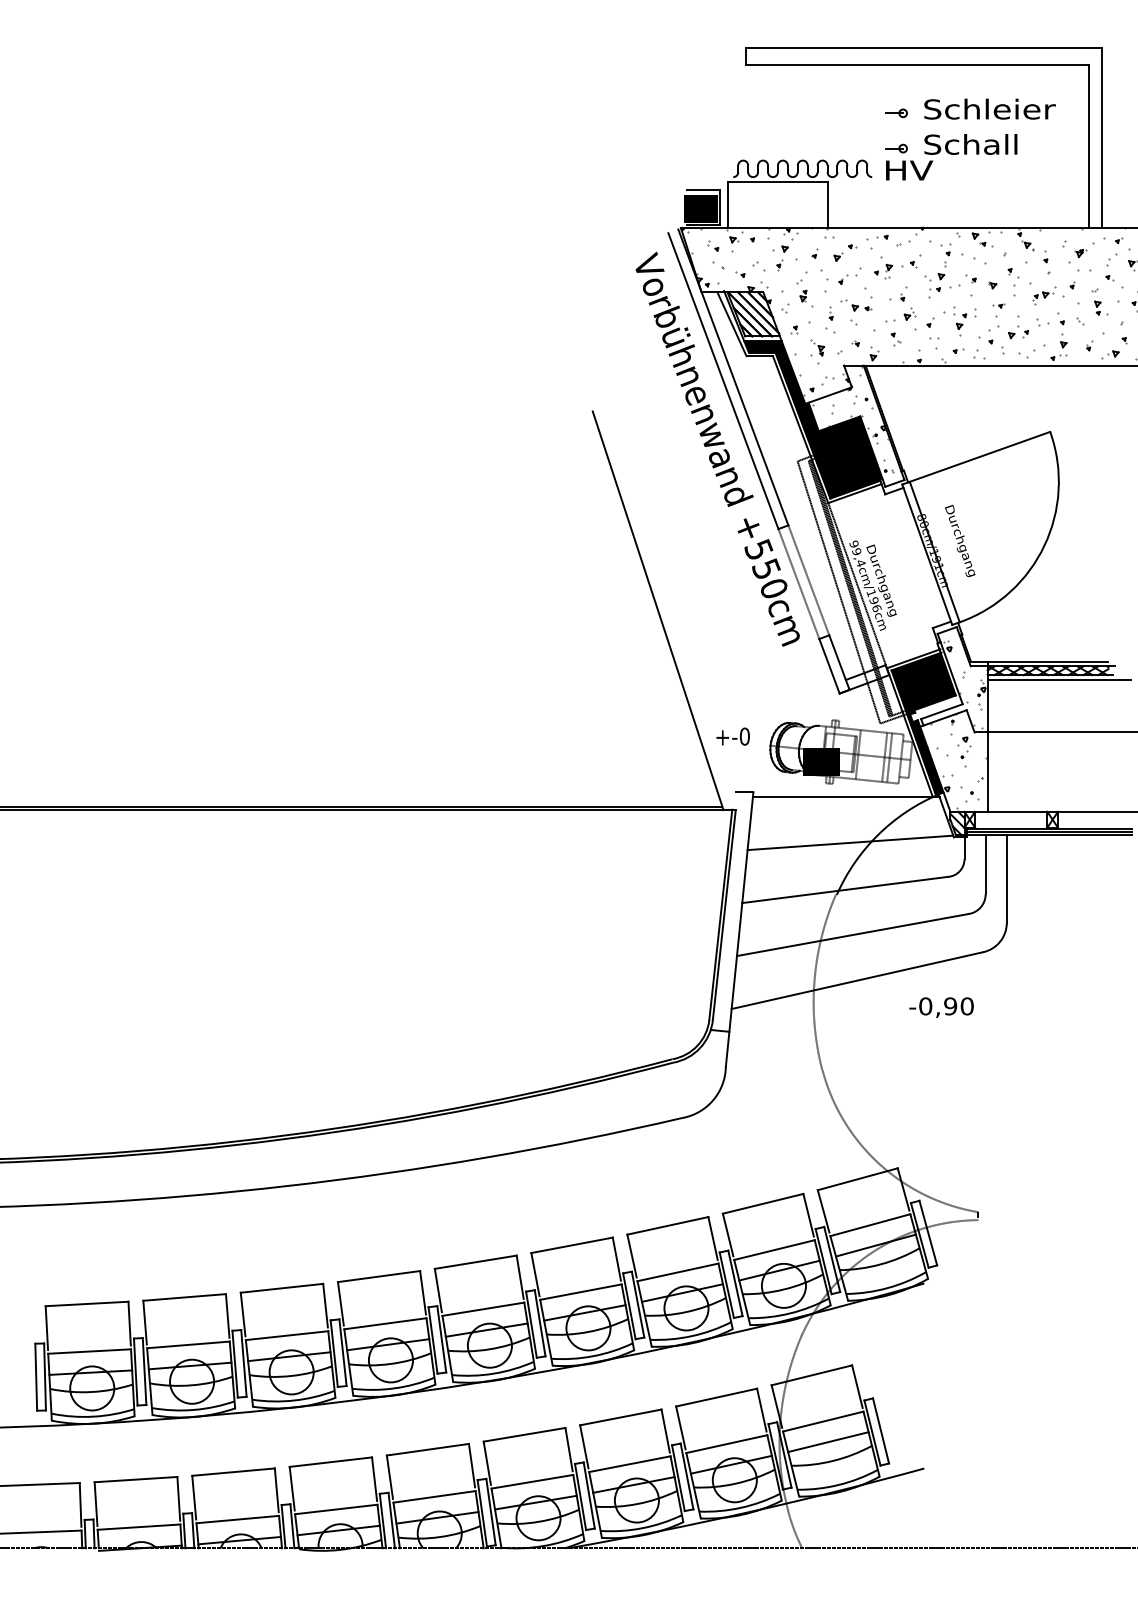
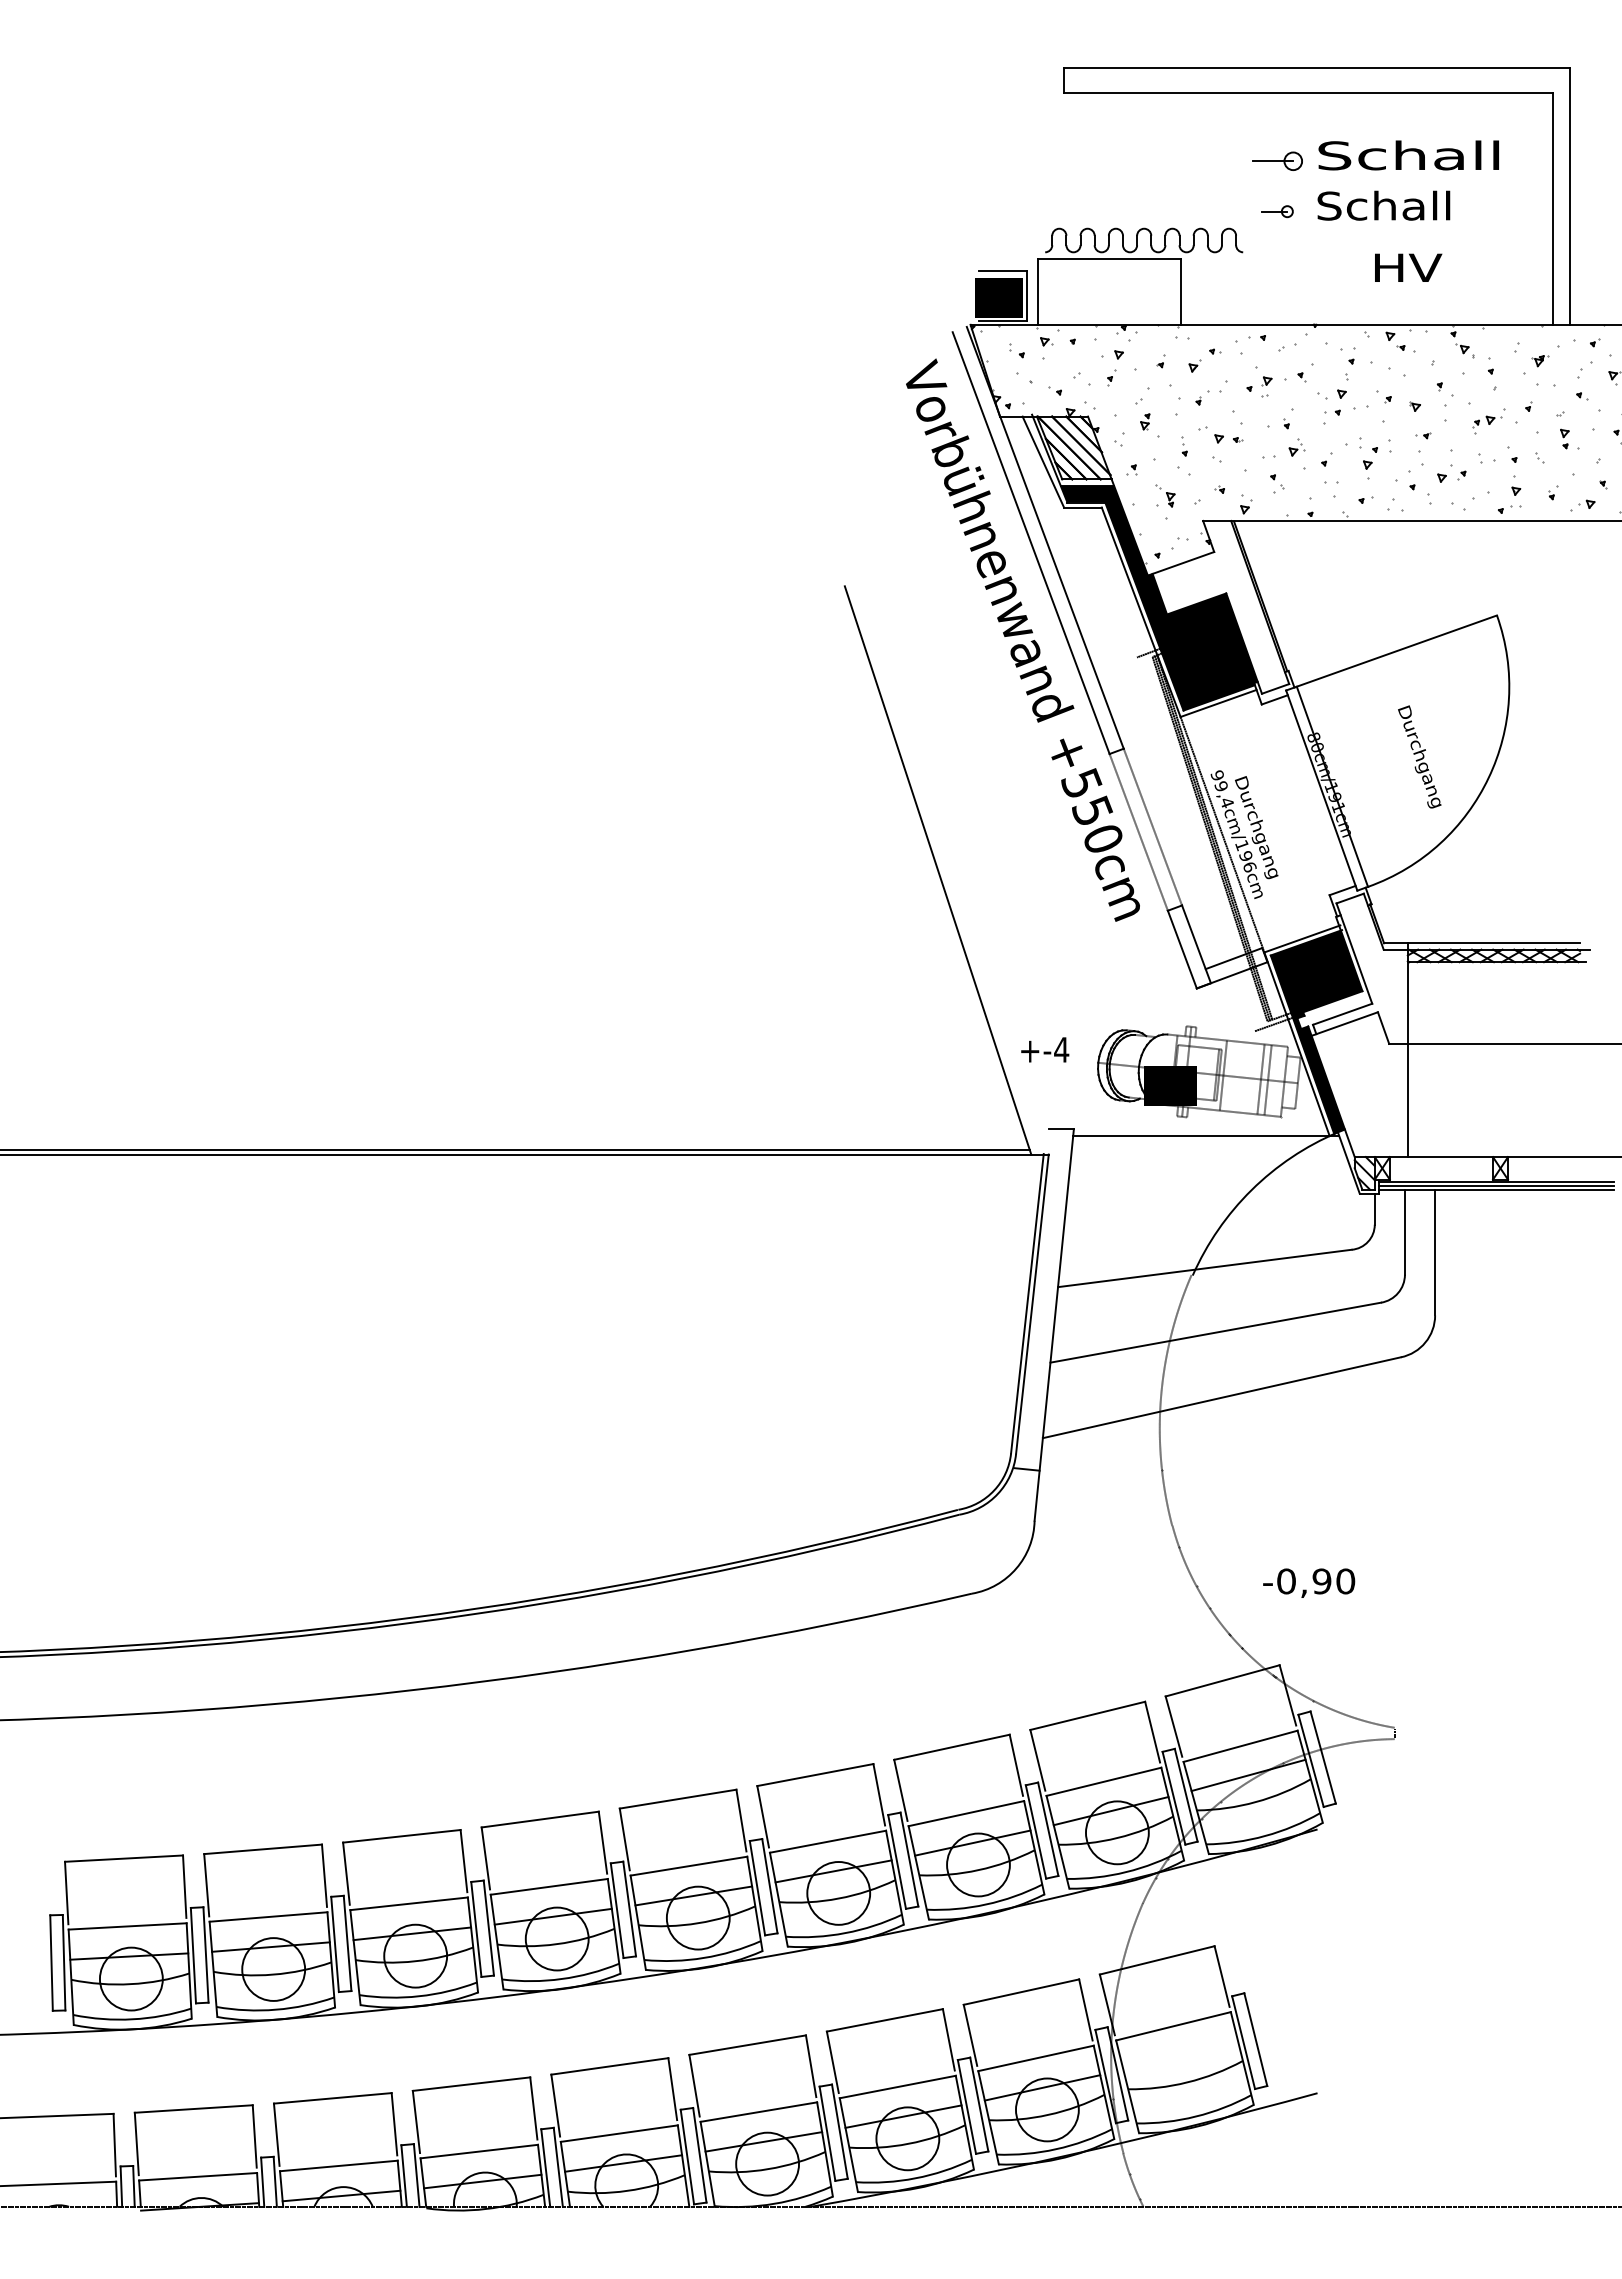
text: (990, 109) -> (1411, 155), Schleier -> Schall
part: (896, 113) -> (1277, 161), size x1.6
text: (909, 170) -> (1408, 267), moved
hatch: (852, 419) -> (1215, 598), removed
text: (960, 540) -> (1419, 756), moved
line: (838, 592) -> (1195, 844), removed
line: (1058, 679) -> (1509, 968), removed
hatch: (965, 685) -> (1376, 977), removed
text: (744, 736) -> (1061, 1049), +-0 -> +-4
hatch: (956, 763) -> (1363, 1088), removed
line: (849, 842) -> (1211, 1201), removed
text: (941, 1007) -> (1309, 1582), moved
line: (828, 1442) -> (1180, 2055), removed

